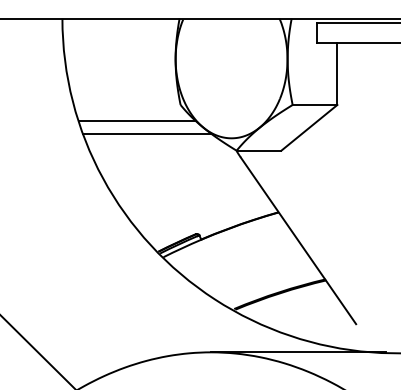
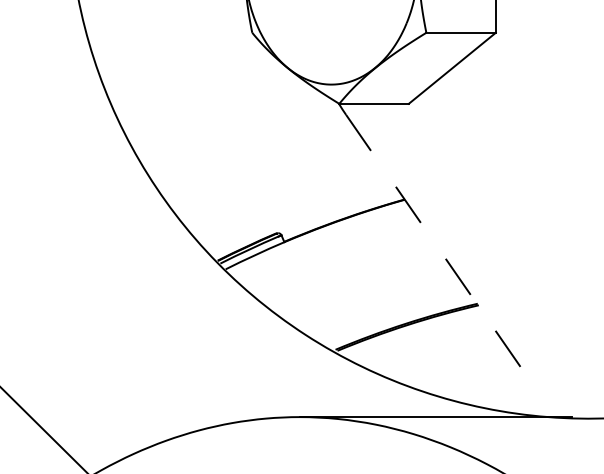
line: (136, 120) -> (183, 56), removed
line: (147, 133) -> (200, 77), removed
line: (298, 241) -> (435, 244), solid -> dashed

